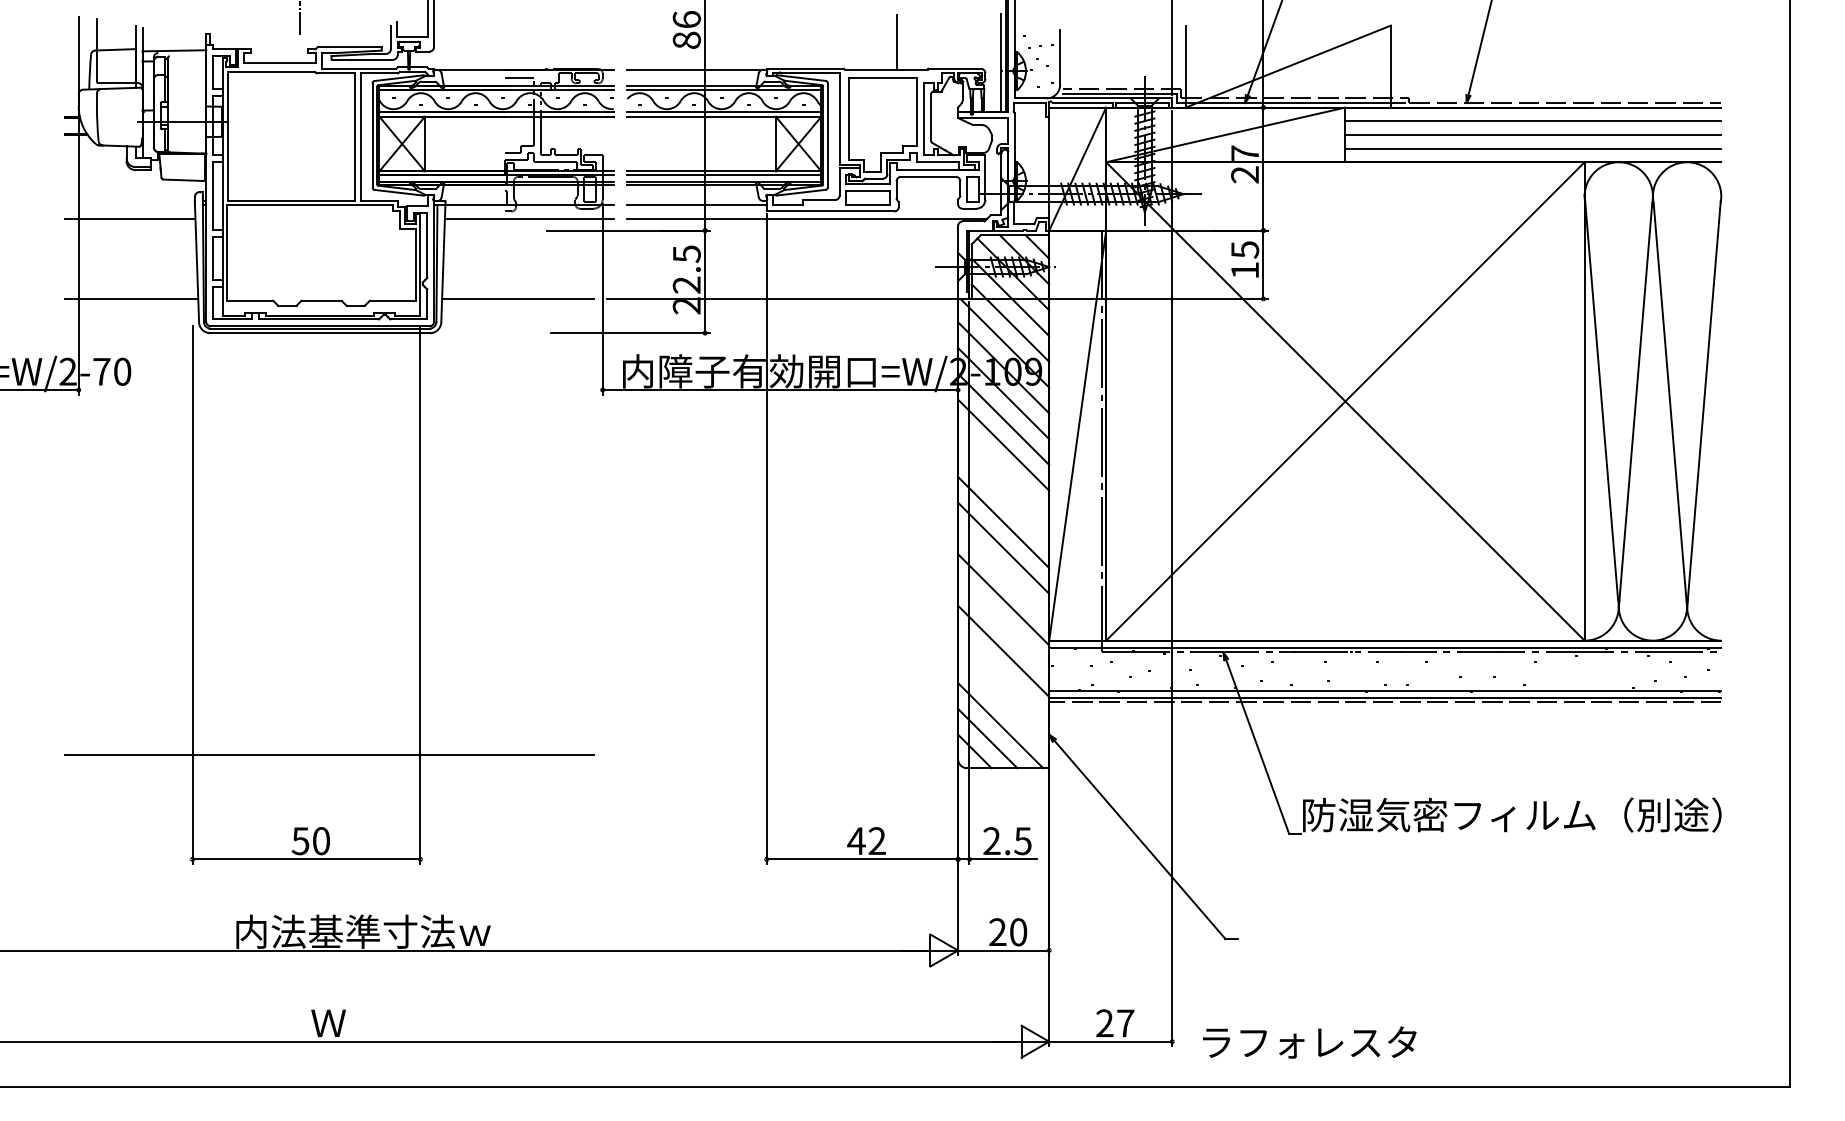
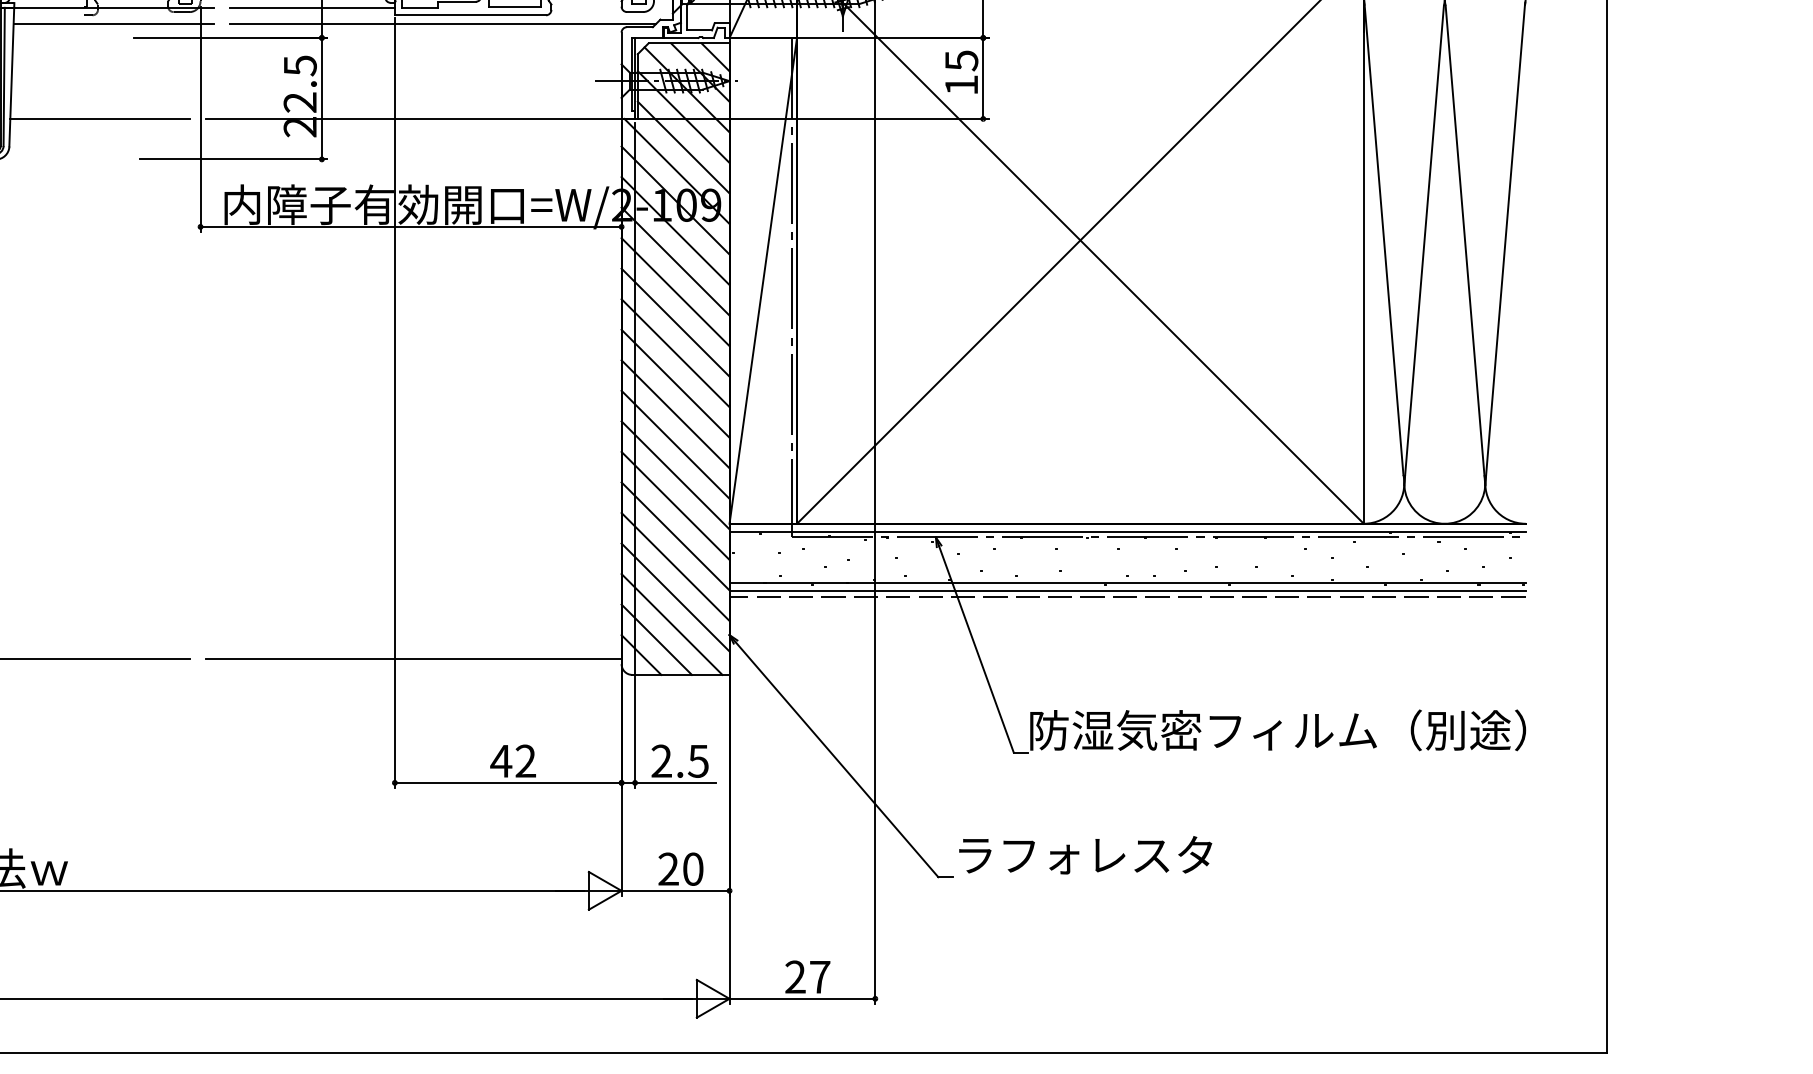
line: (1003, 470) -> (675, 322), added
line: (1003, 496) -> (675, 352), added
line: (1003, 573) -> (675, 444), added
line: (1003, 625) -> (675, 505), added
line: (1003, 676) -> (675, 566), added
line: (1003, 702) -> (675, 597), added
line: (782, 754) -> (413, 658), added
text: (1309, 1042) -> (1085, 855), moved

